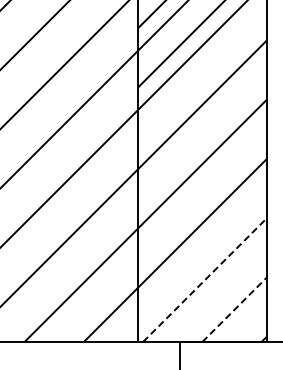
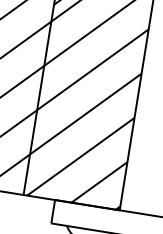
line: (205, 280) -> (81, 157), dashed -> solid
line: (234, 309) -> (99, 182), dashed -> solid

